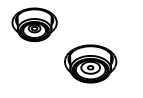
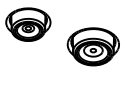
part: (90, 63) -> (93, 46), moved

